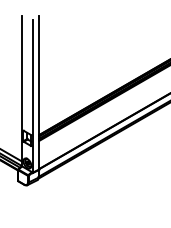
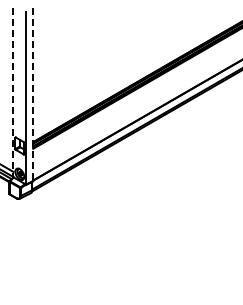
line: (21, 90) -> (13, 92), solid -> dashed
line: (39, 93) -> (33, 95), solid -> dashed

